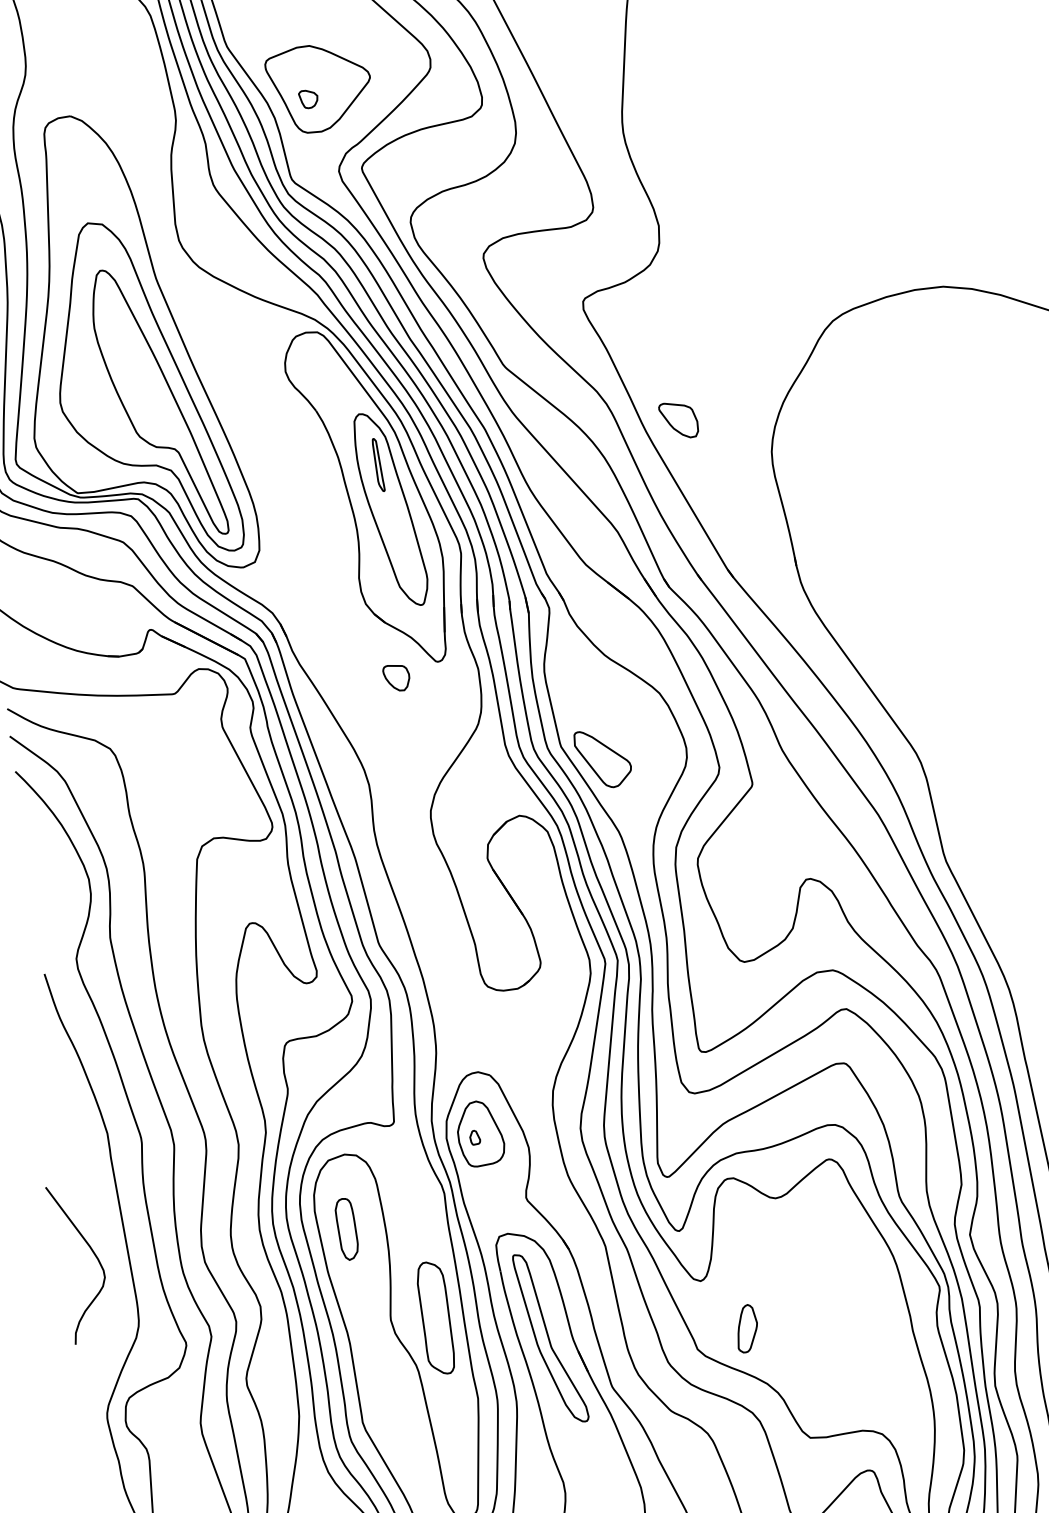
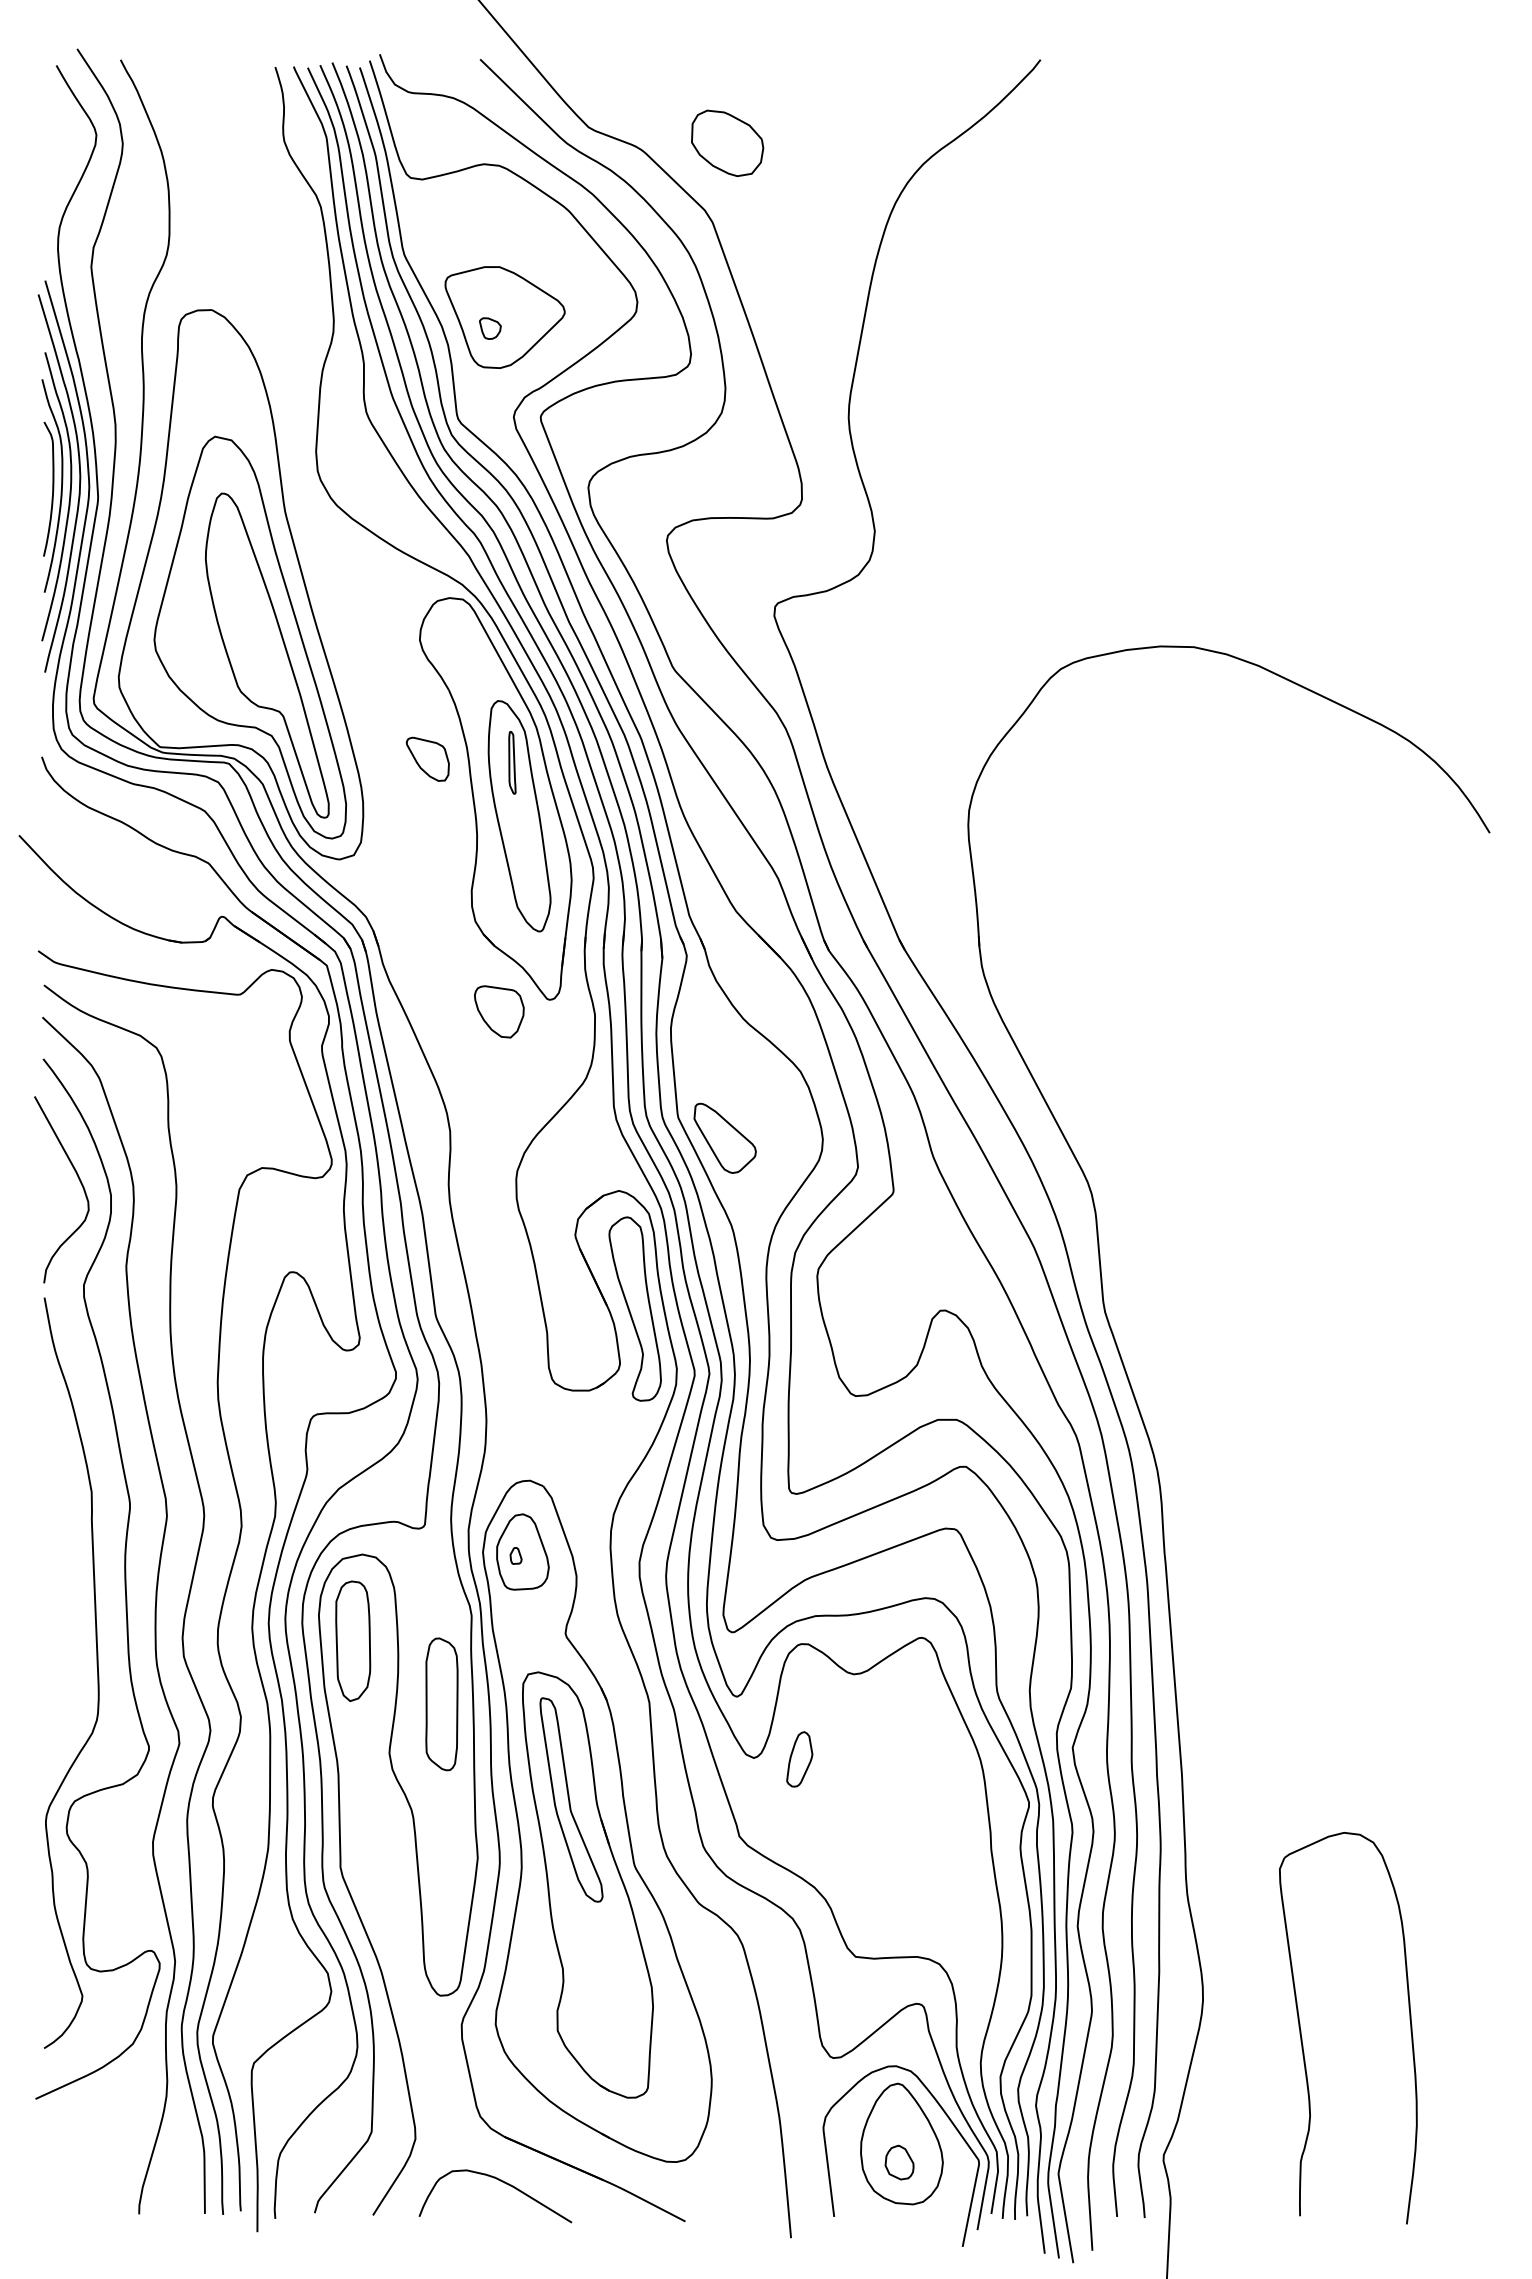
part: (678, 419) -> (427, 758), moved
part: (396, 677) -> (499, 1011), size x1.67
part: (546, 913) -> (634, 1308), added
part: (347, 1229) -> (353, 1641), size x1.67
curve: (93, 1254) -> (79, 1181), moved
part: (435, 1318) -> (441, 1704), moved
part: (746, 1328) -> (799, 1759), moved

